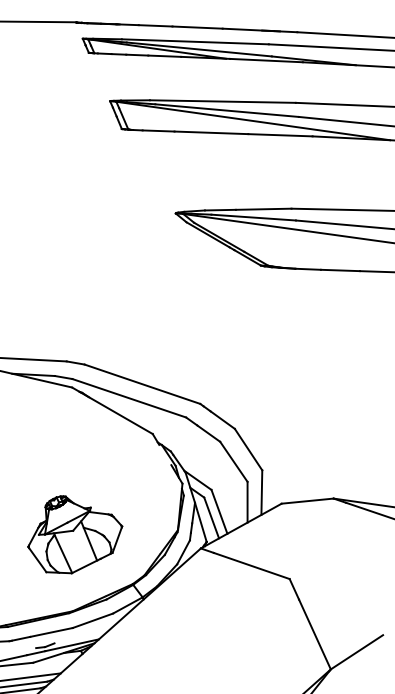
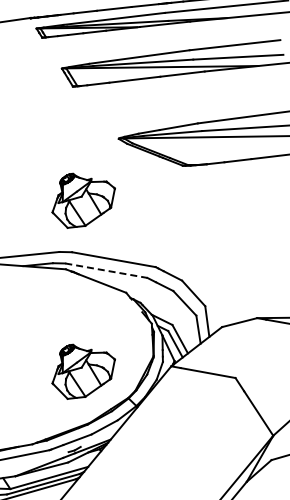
part: (112, 293) -> (83, 200), added
line: (129, 398) -> (106, 270), solid -> dashed

